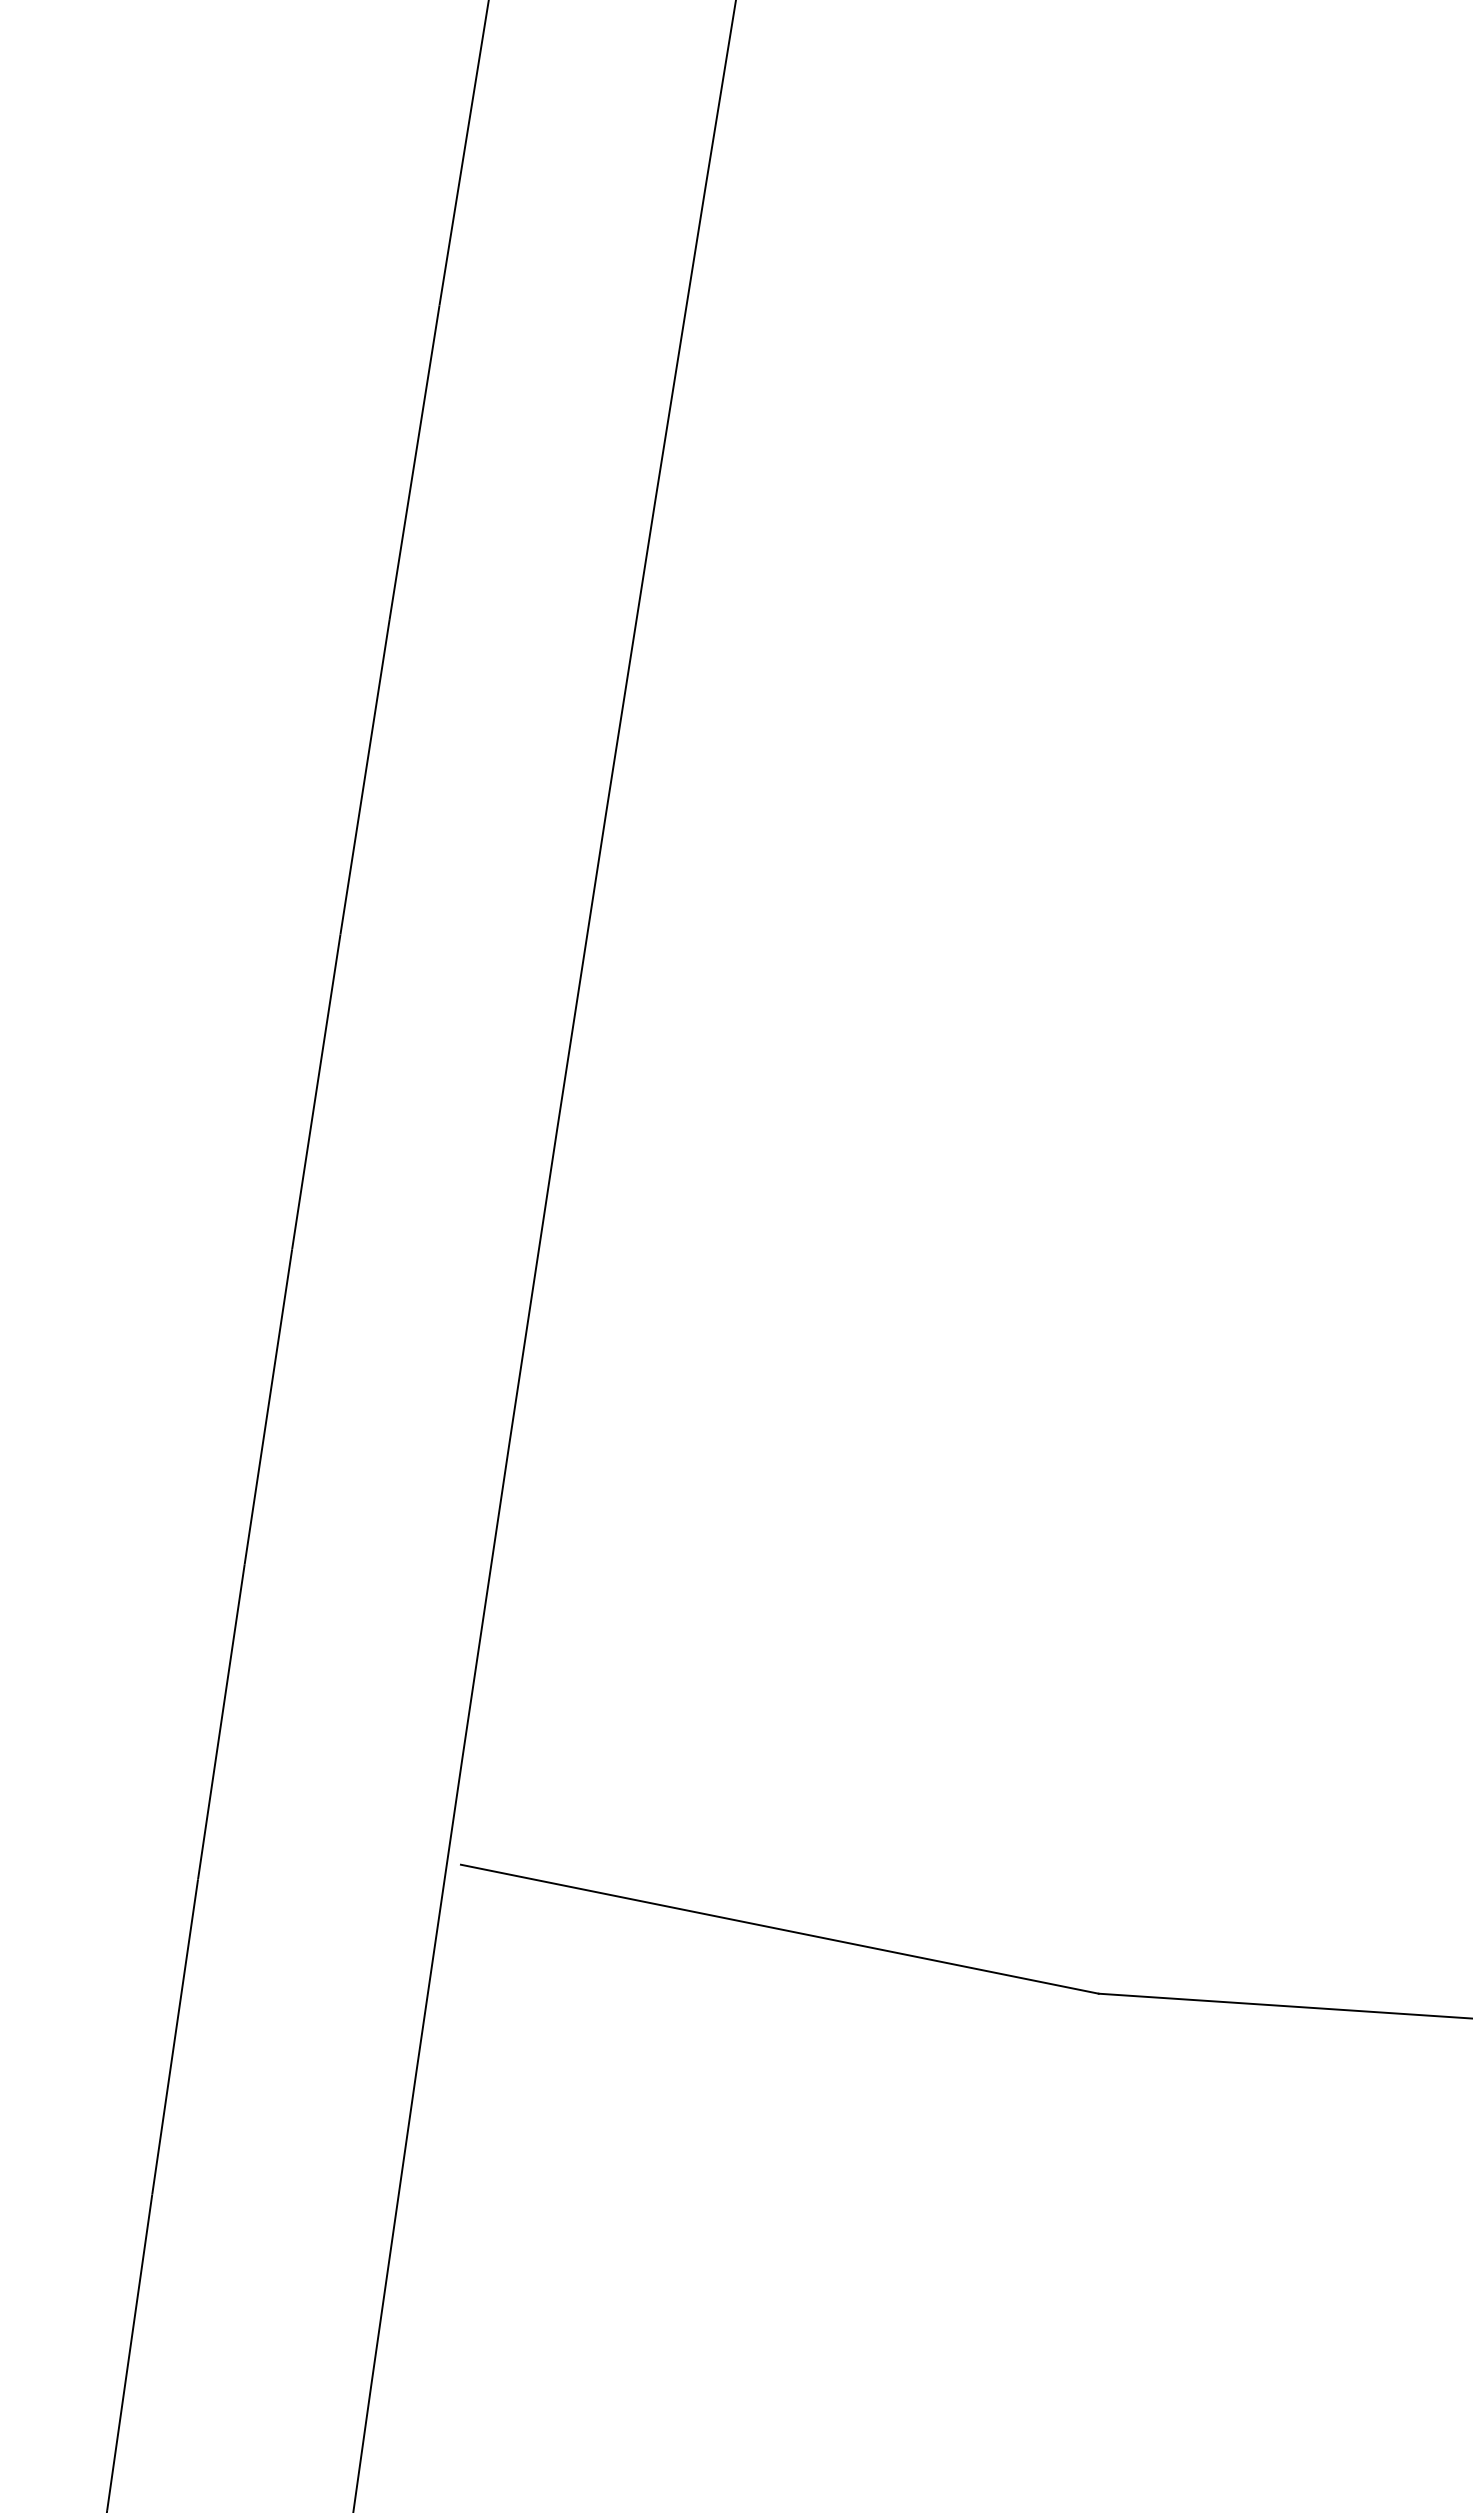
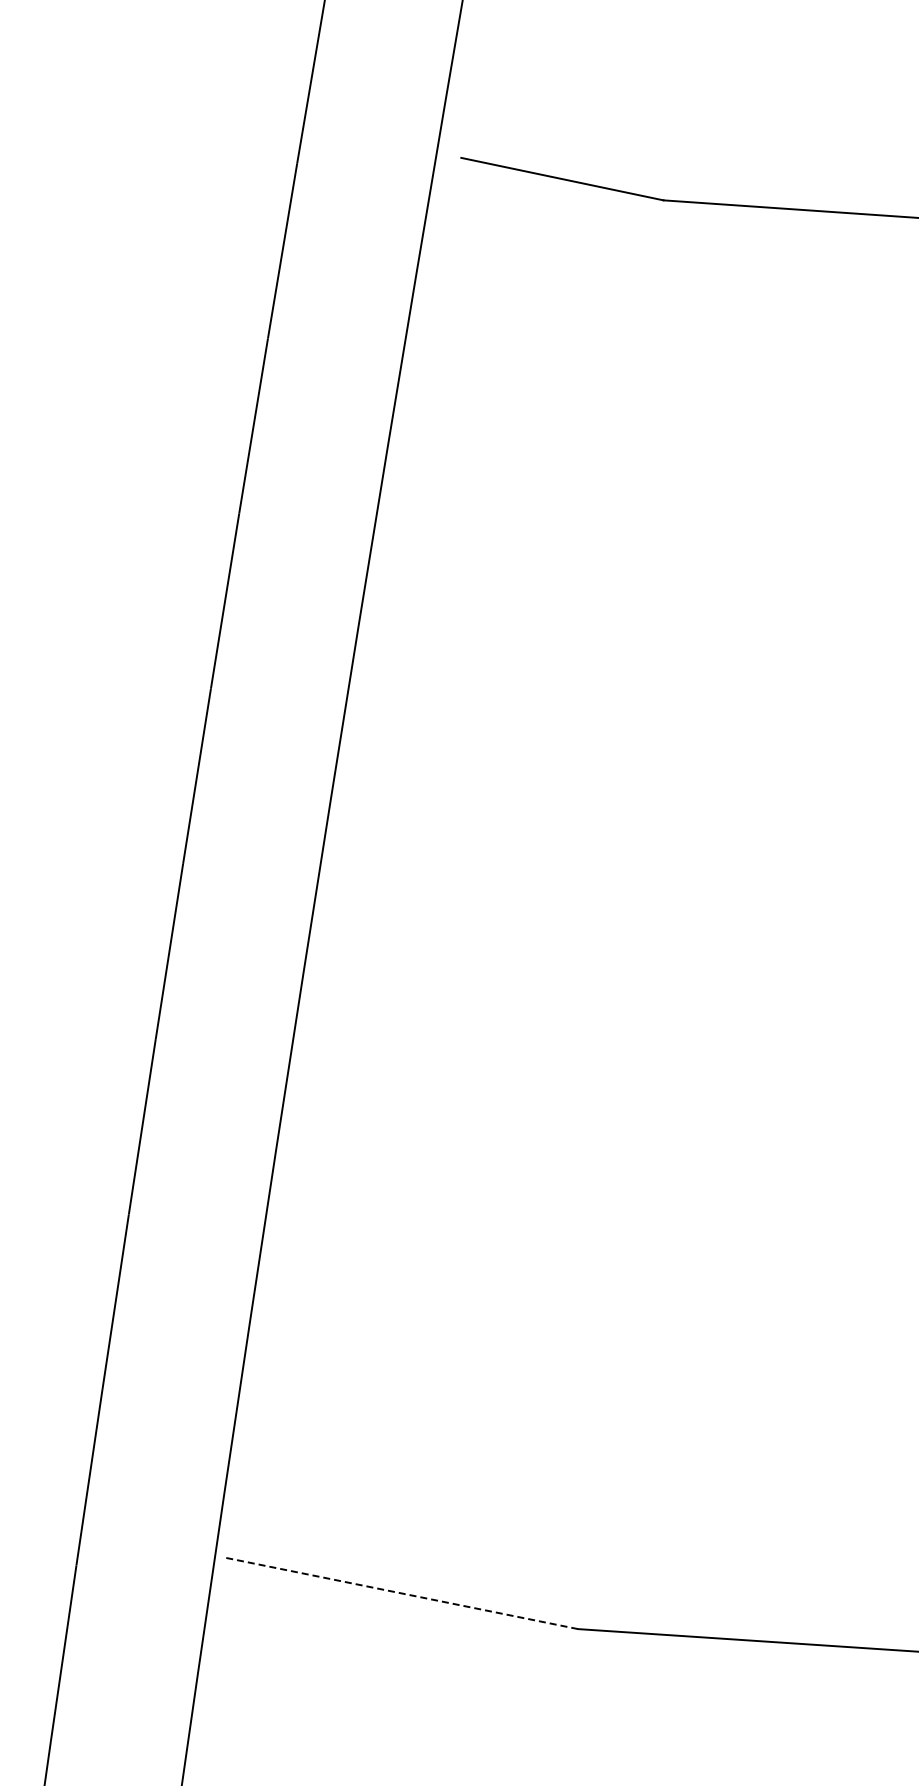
line: (779, 1929) -> (400, 1593), solid -> dashed

